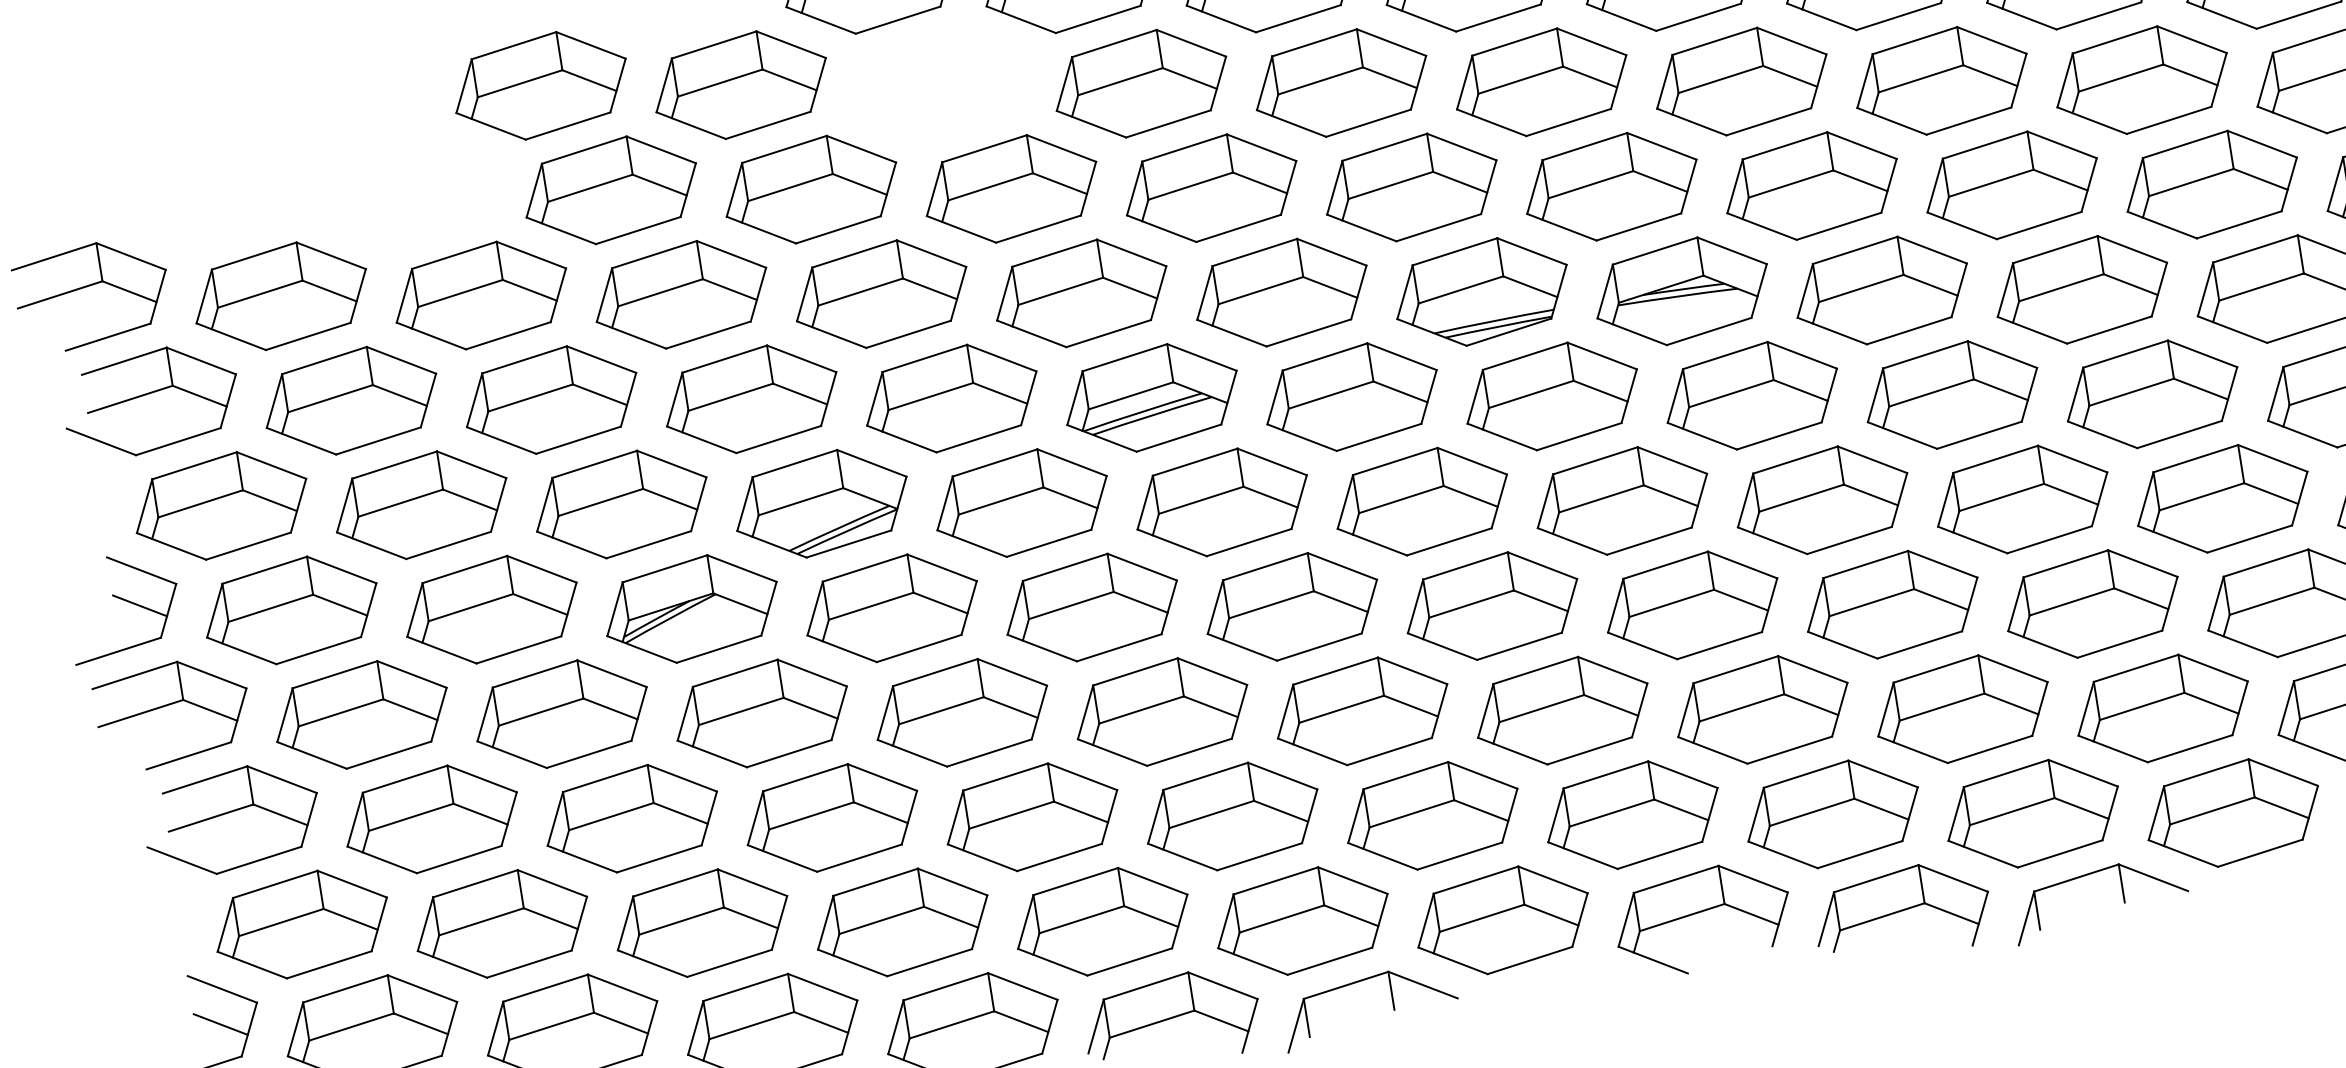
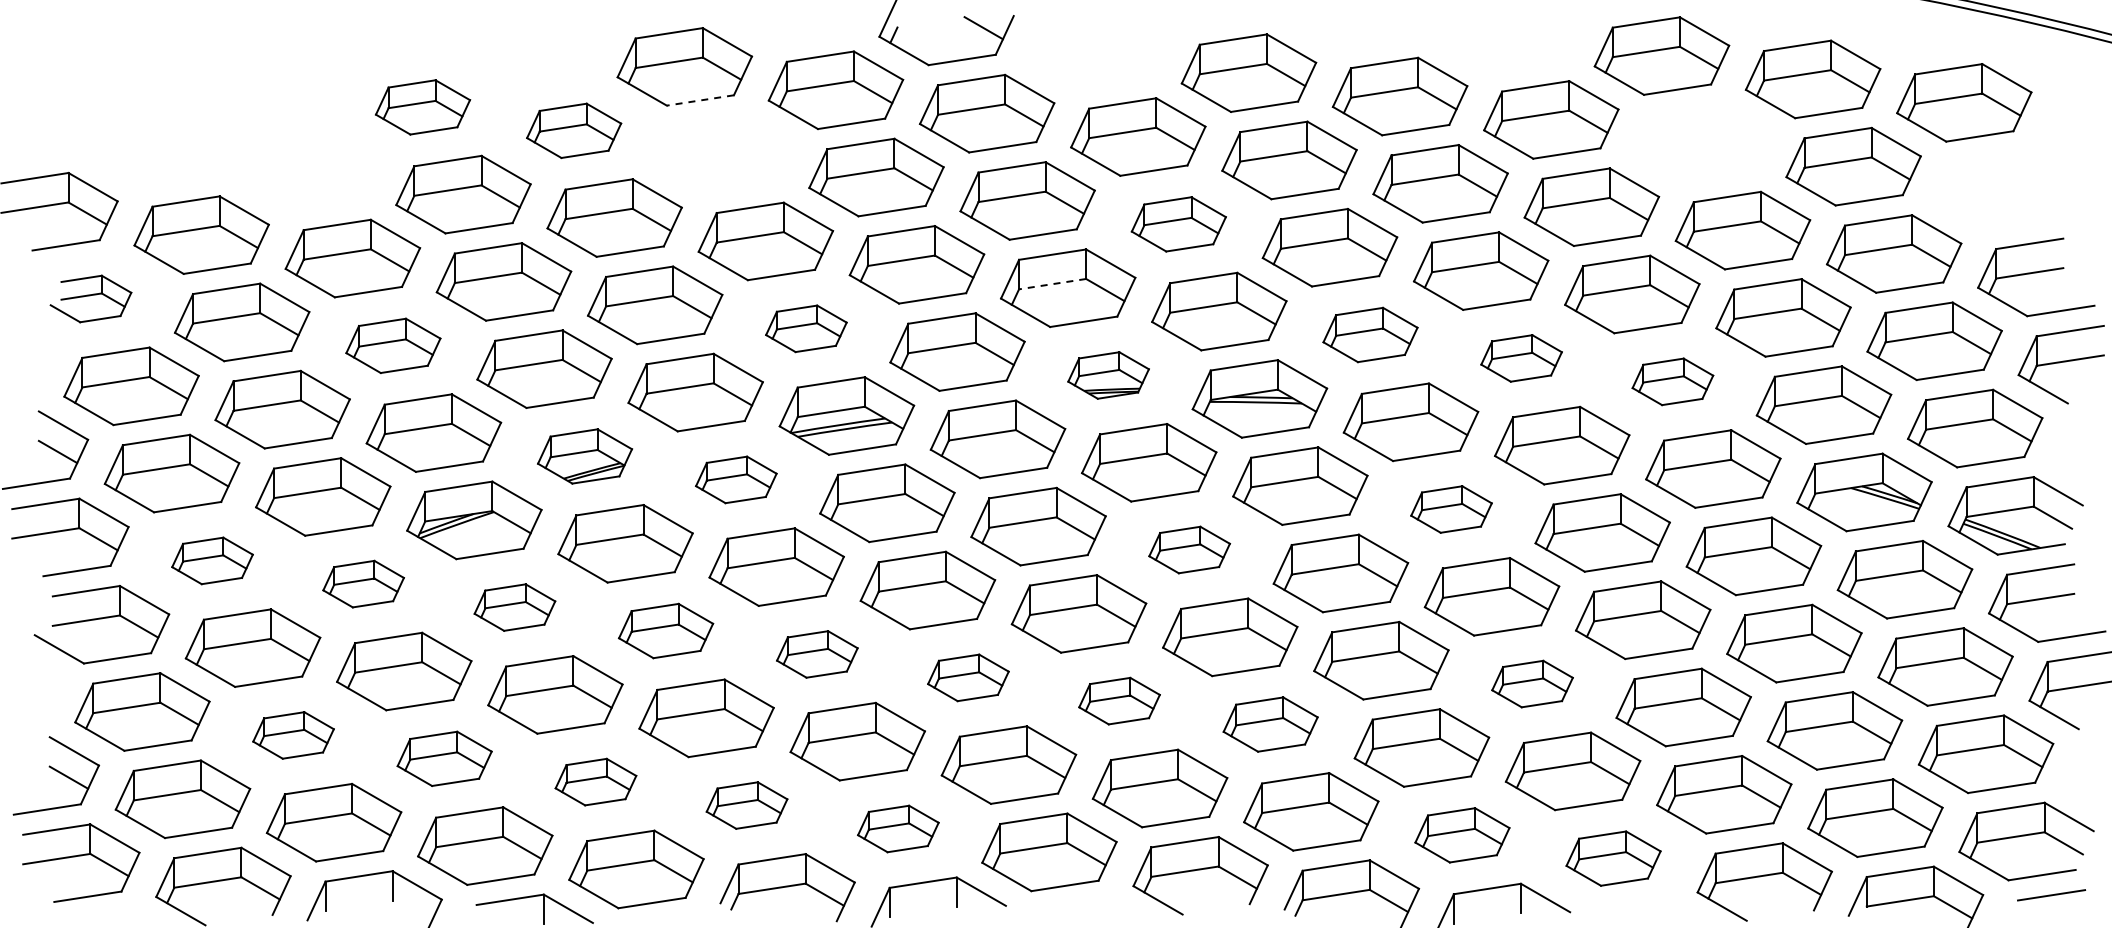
line: (898, 20) -> (700, 100), solid -> dashed
part: (1541, 82) -> (1178, 224), size x0.7
part: (740, 84) -> (573, 130), size x0.7
part: (540, 86) -> (422, 107), size x0.7
part: (2211, 184) -> (1672, 381), size x0.6
line: (1390, 185) -> (1052, 284), solid -> dashed
part: (1811, 185) -> (1370, 334), size x0.7
part: (2011, 185) -> (1521, 358), size x0.6
part: (1481, 292) -> (1108, 375), size x0.6
part: (1081, 293) -> (806, 328), size x0.6
part: (1952, 394) -> (1451, 509), size x0.6
part: (551, 399) -> (393, 345), size x0.7
part: (150, 400) -> (90, 298), size x0.6
part: (1622, 500) -> (1189, 549), size x0.6
part: (1022, 502) -> (736, 479), size x0.6
part: (821, 503) -> (584, 456), size x0.7
part: (2092, 603) -> (1532, 683), size x0.6
part: (1562, 709) -> (1119, 700), size x0.6
part: (1762, 709) -> (1270, 724), size x0.7
part: (1362, 710) -> (968, 677), size x0.6
part: (961, 712) -> (665, 630), size x0.7
part: (1162, 712) -> (817, 654), size x0.6
part: (561, 713) -> (363, 583), size x0.6
part: (761, 713) -> (514, 607), size x0.6
part: (361, 714) -> (212, 560), size x0.6
part: (2233, 812) -> (1613, 858), size x0.7
part: (2033, 813) -> (1462, 835), size x0.7
part: (1303, 920) -> (898, 828), size x0.6
part: (901, 921) -> (595, 781), size x0.6
part: (1101, 921) -> (746, 805), size x0.6
part: (702, 922) -> (444, 758), size x0.7
part: (502, 924) -> (293, 735), size x0.6

